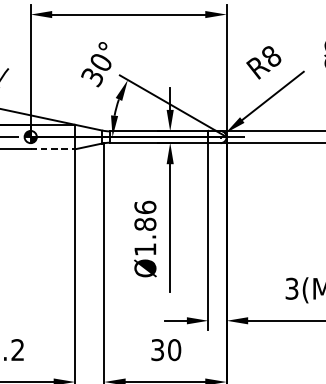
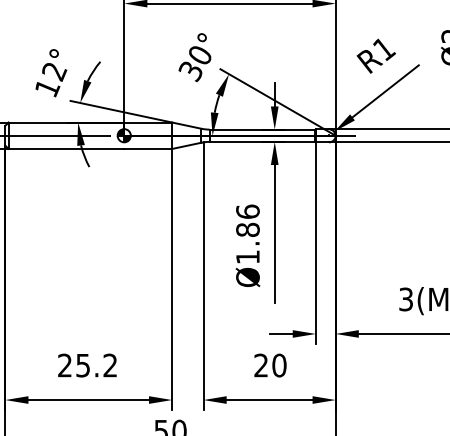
text: (271, 56) -> (384, 48), R8 -> R1
line: (53, 148) -> (148, 148), dashed -> solid
text: (157, 350) -> (261, 365), 30 -> 20

